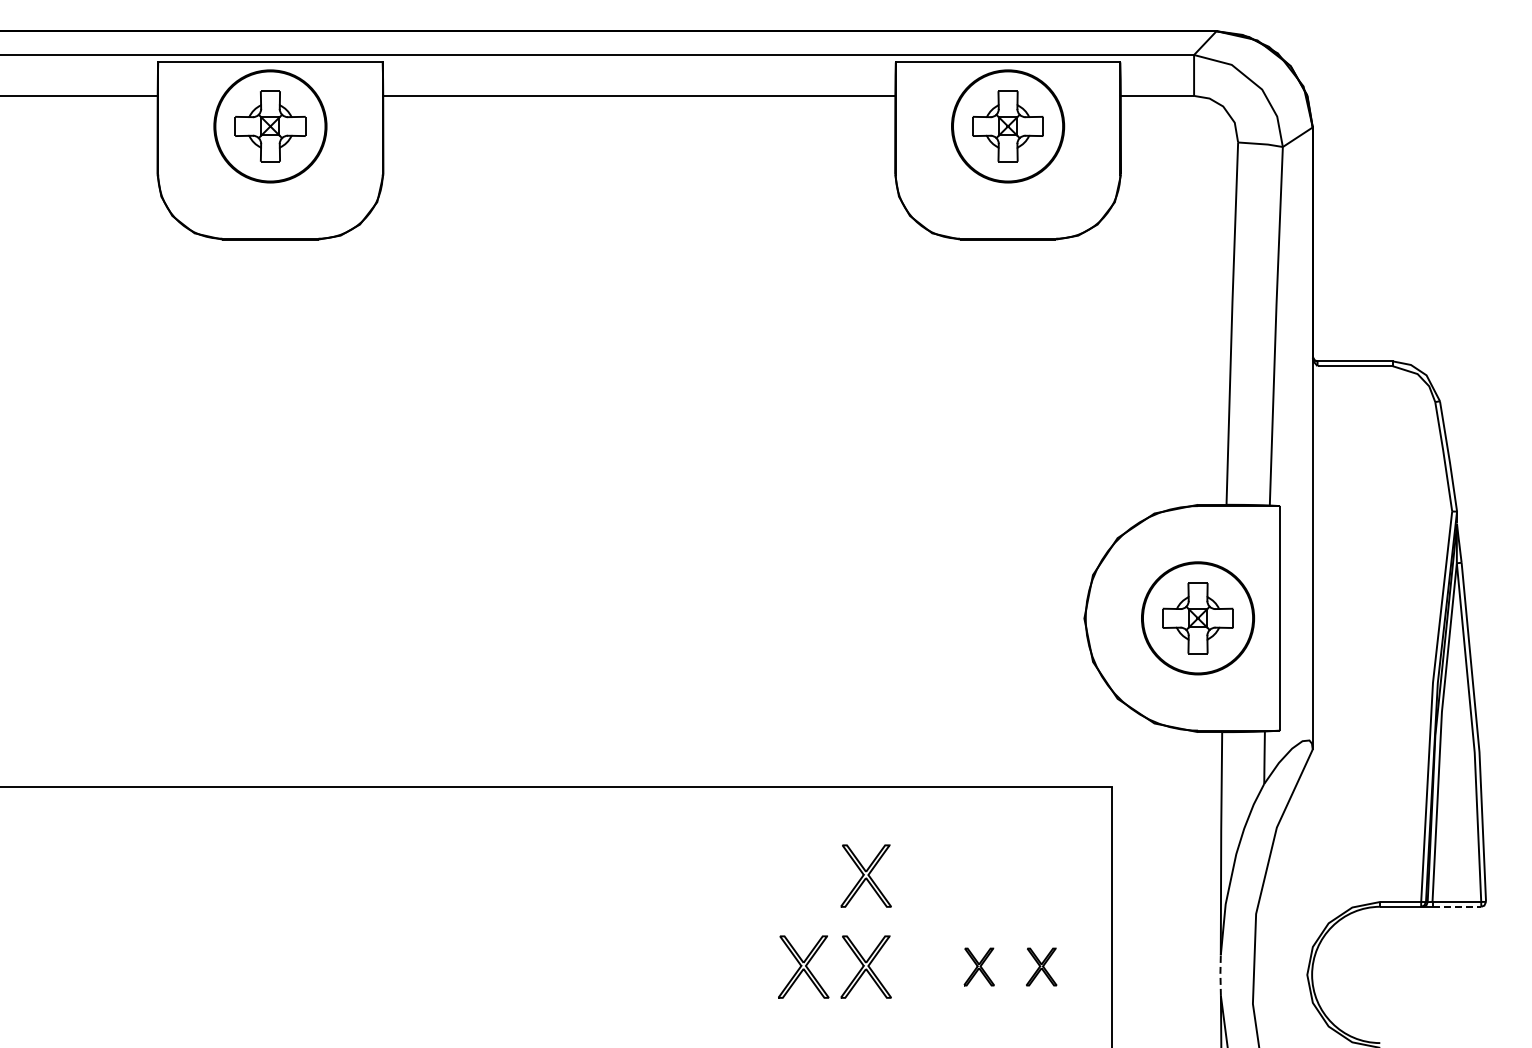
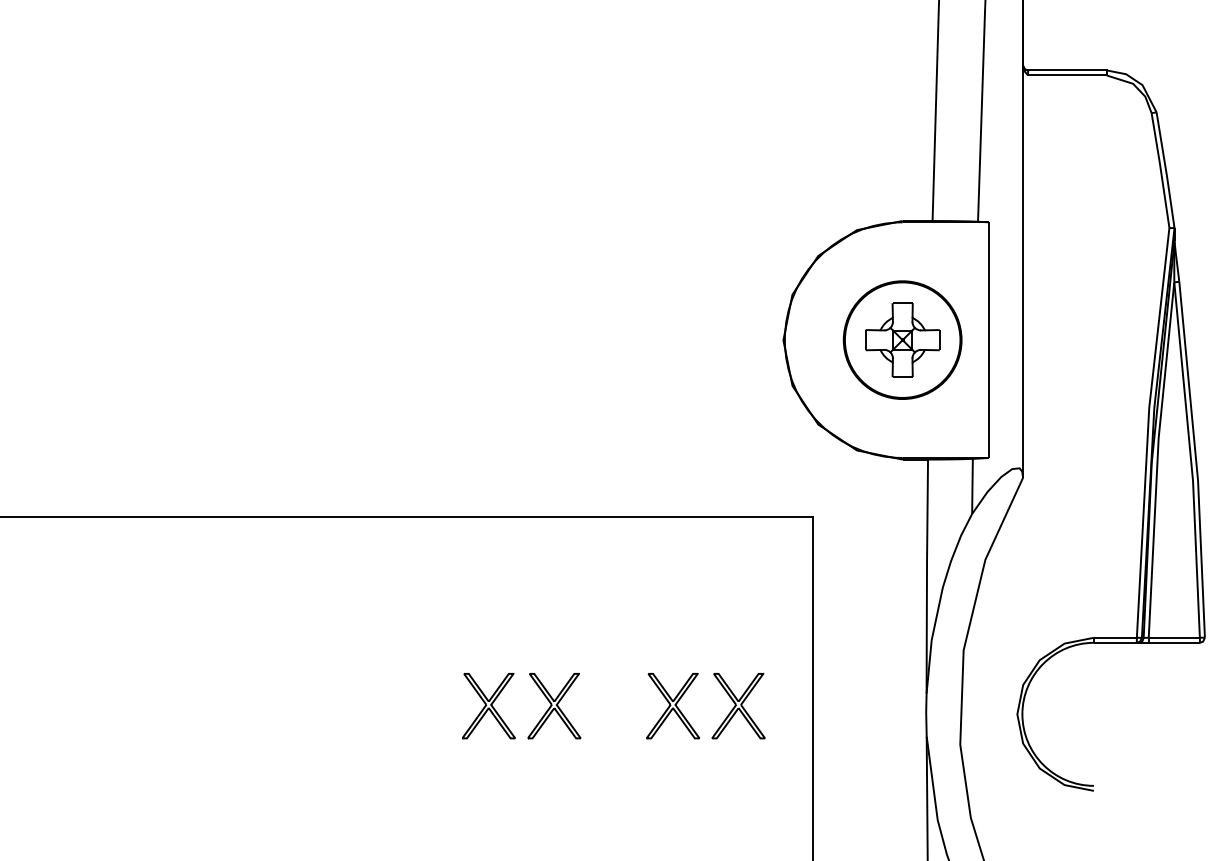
part: (865, 875) -> (553, 609), removed
line: (1457, 906) -> (1174, 642), dashed -> solid
part: (978, 966) -> (672, 705), size x1.67
part: (1041, 966) -> (738, 705), size x1.67
line: (1220, 975) -> (926, 714), dashed -> solid

